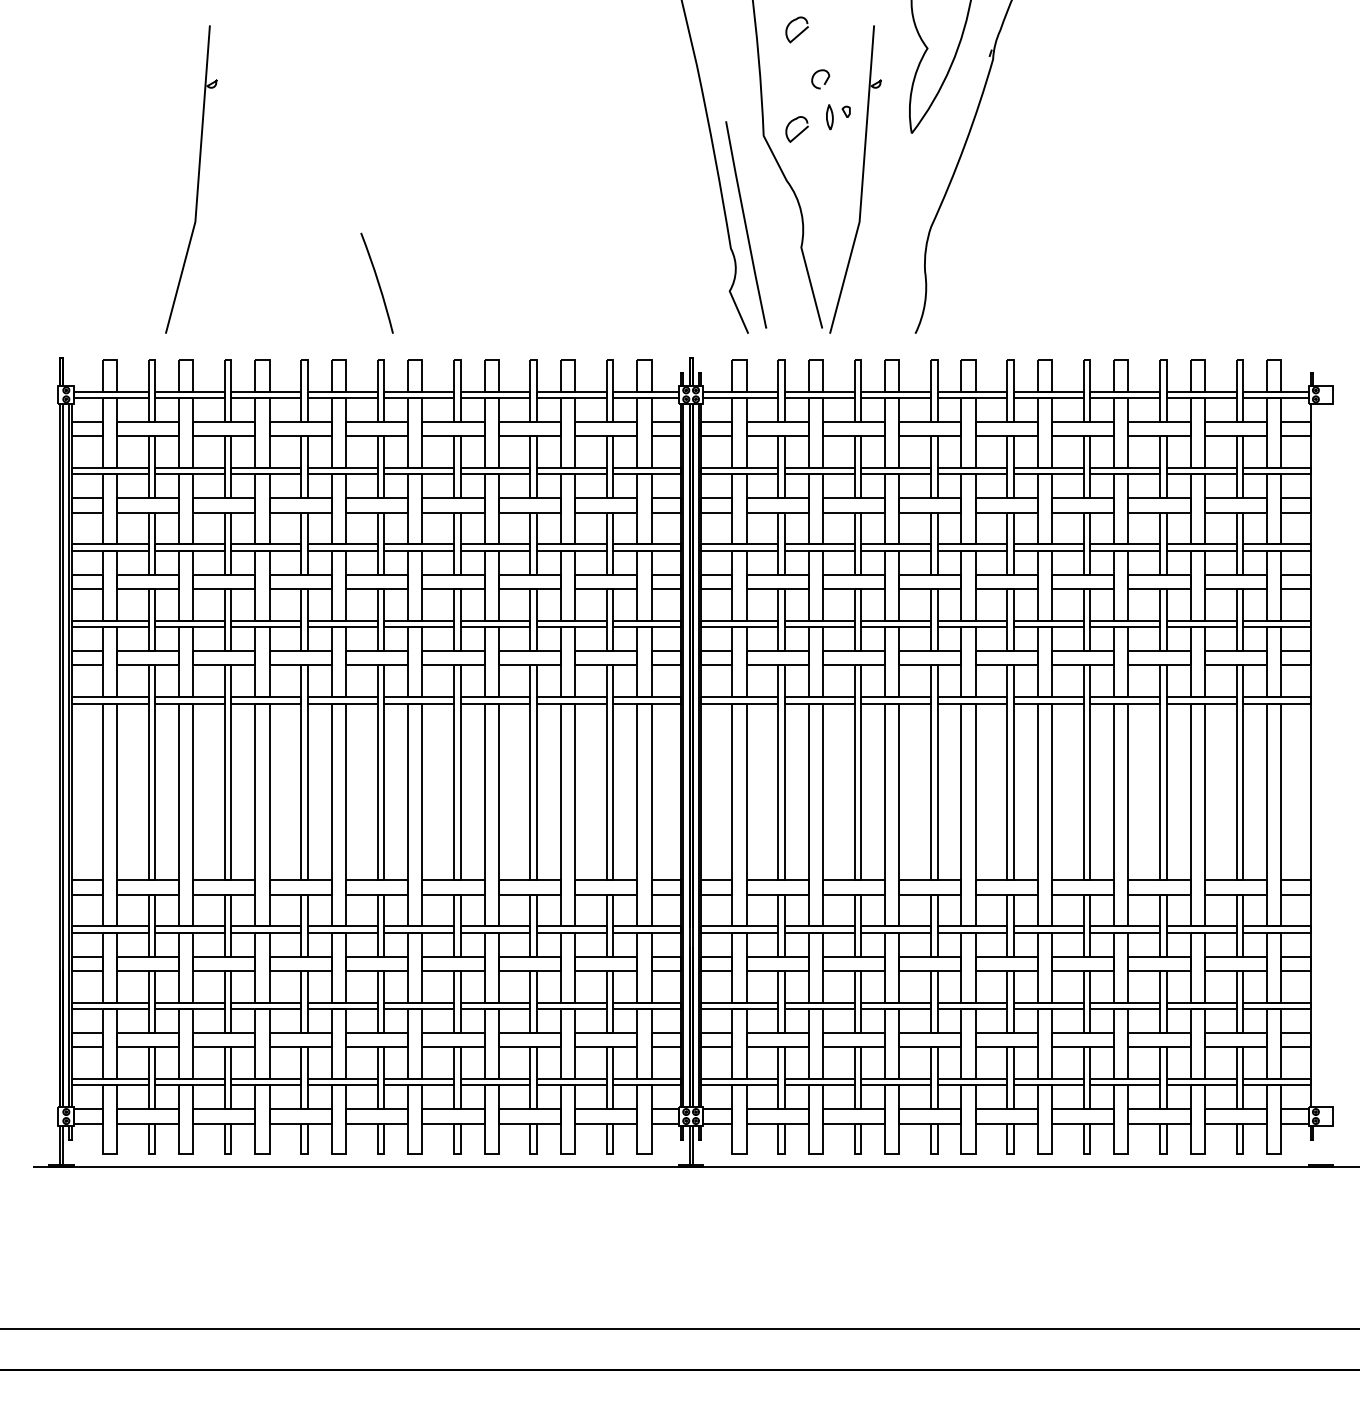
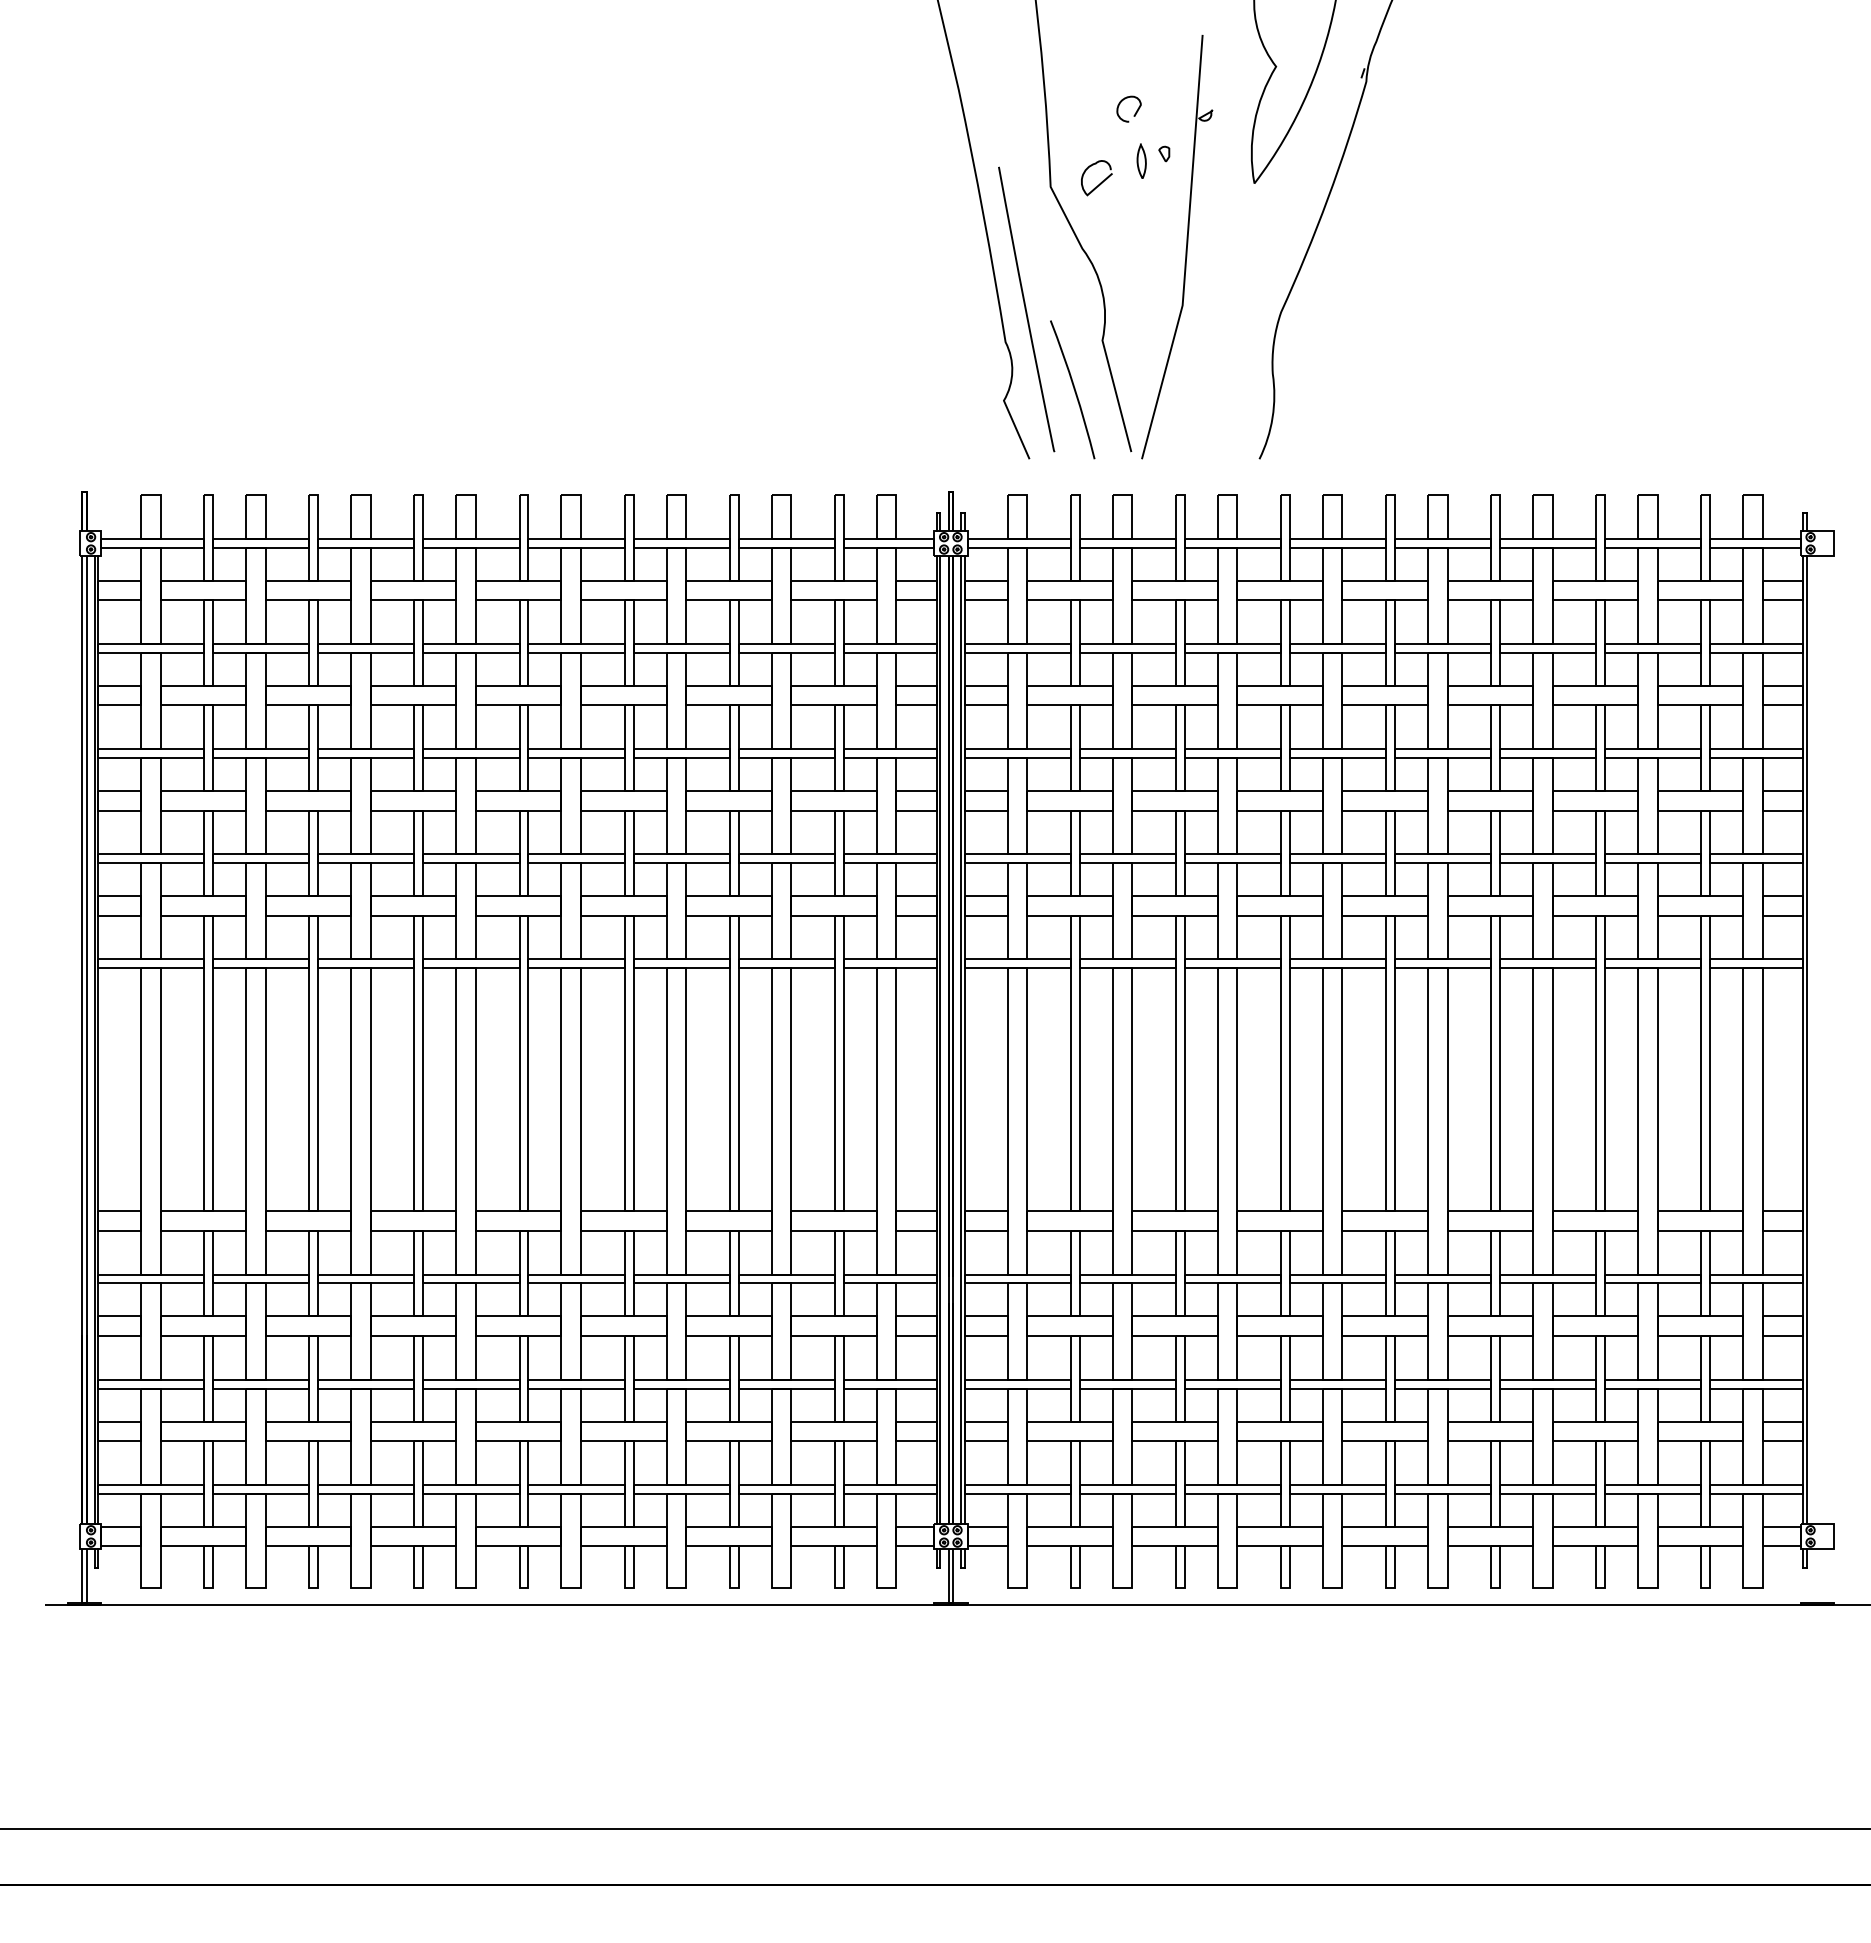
curve: (799, 33) -> (1100, 45), removed
part: (197, 181) -> (271, 249), removed
curve: (377, 283) -> (1073, 389), moved
line: (1312, 755) -> (1806, 1039), added

